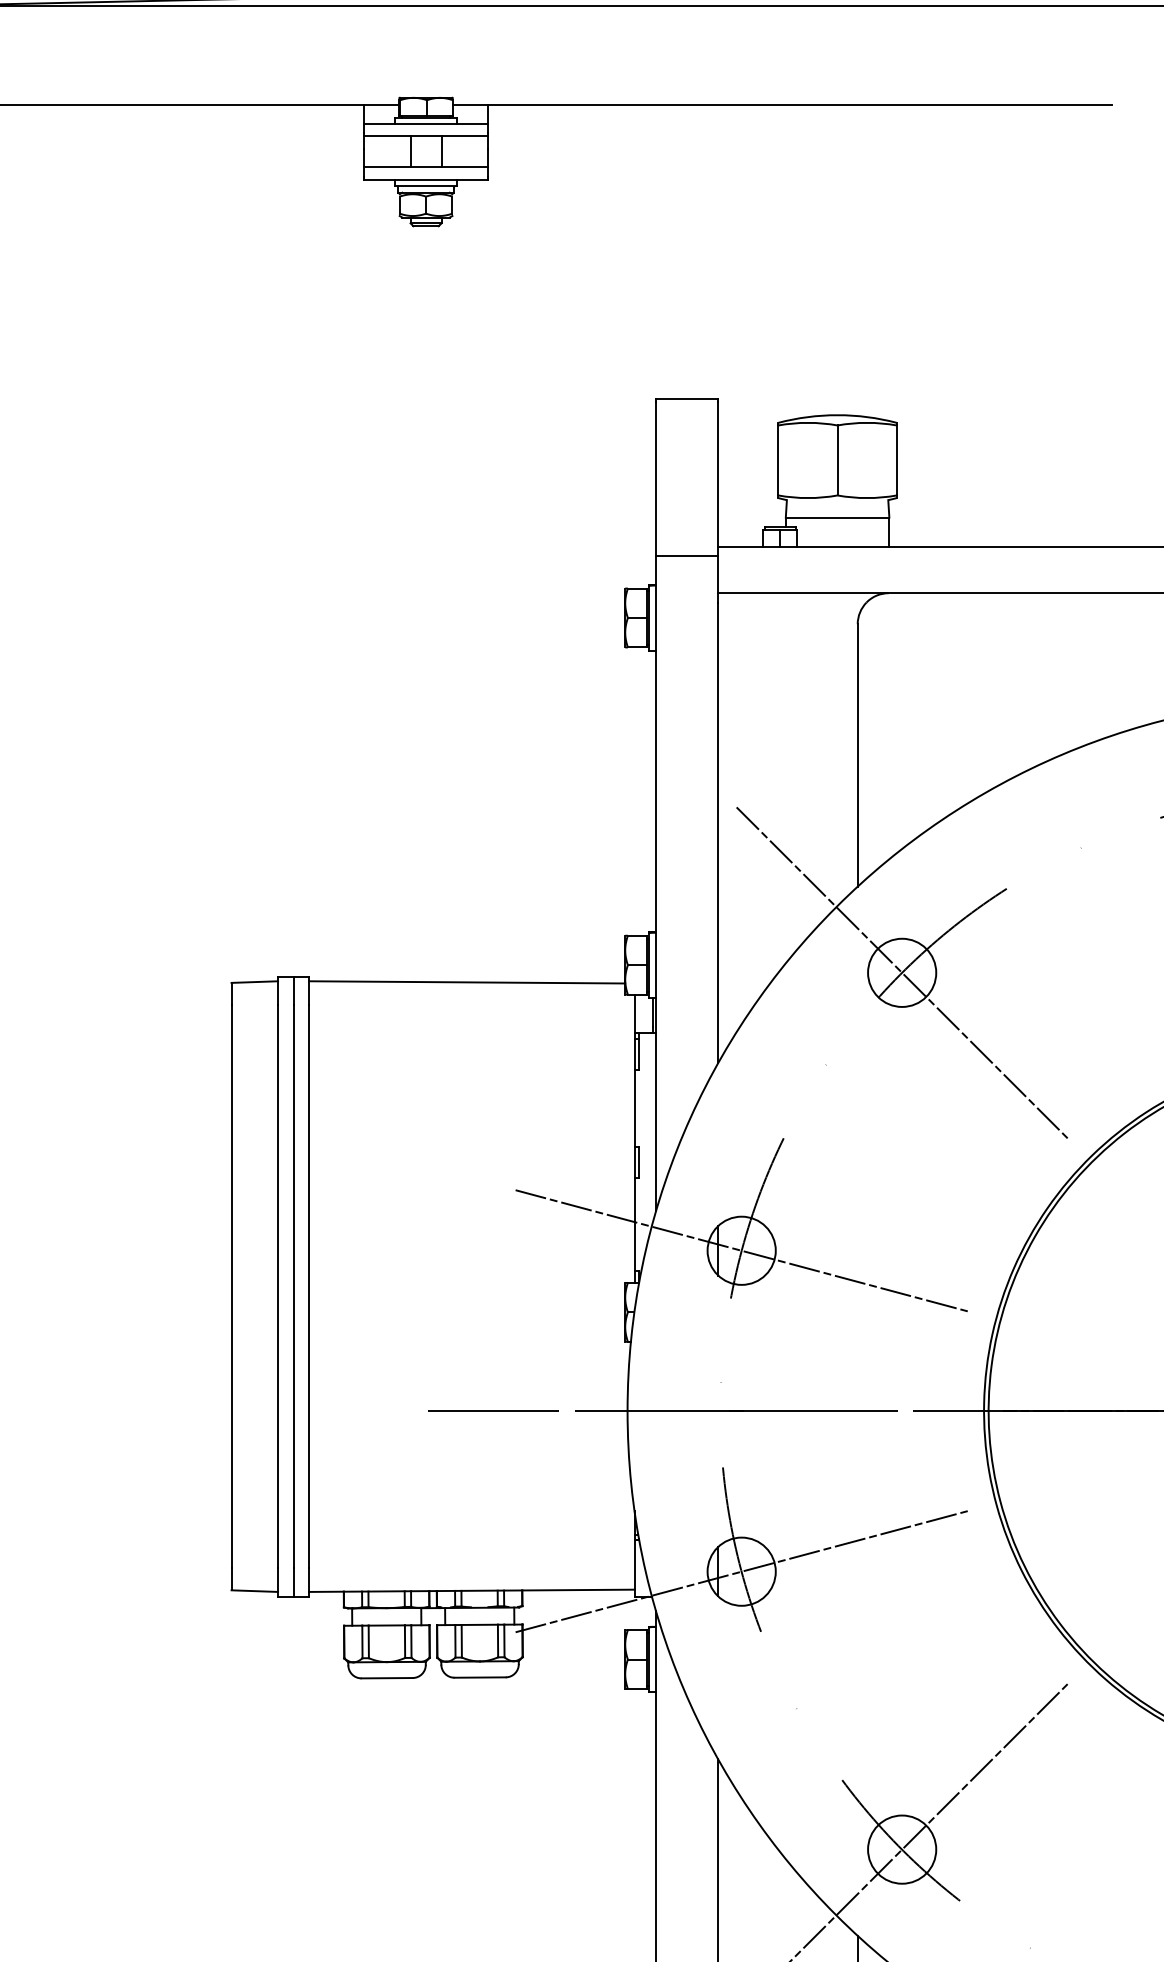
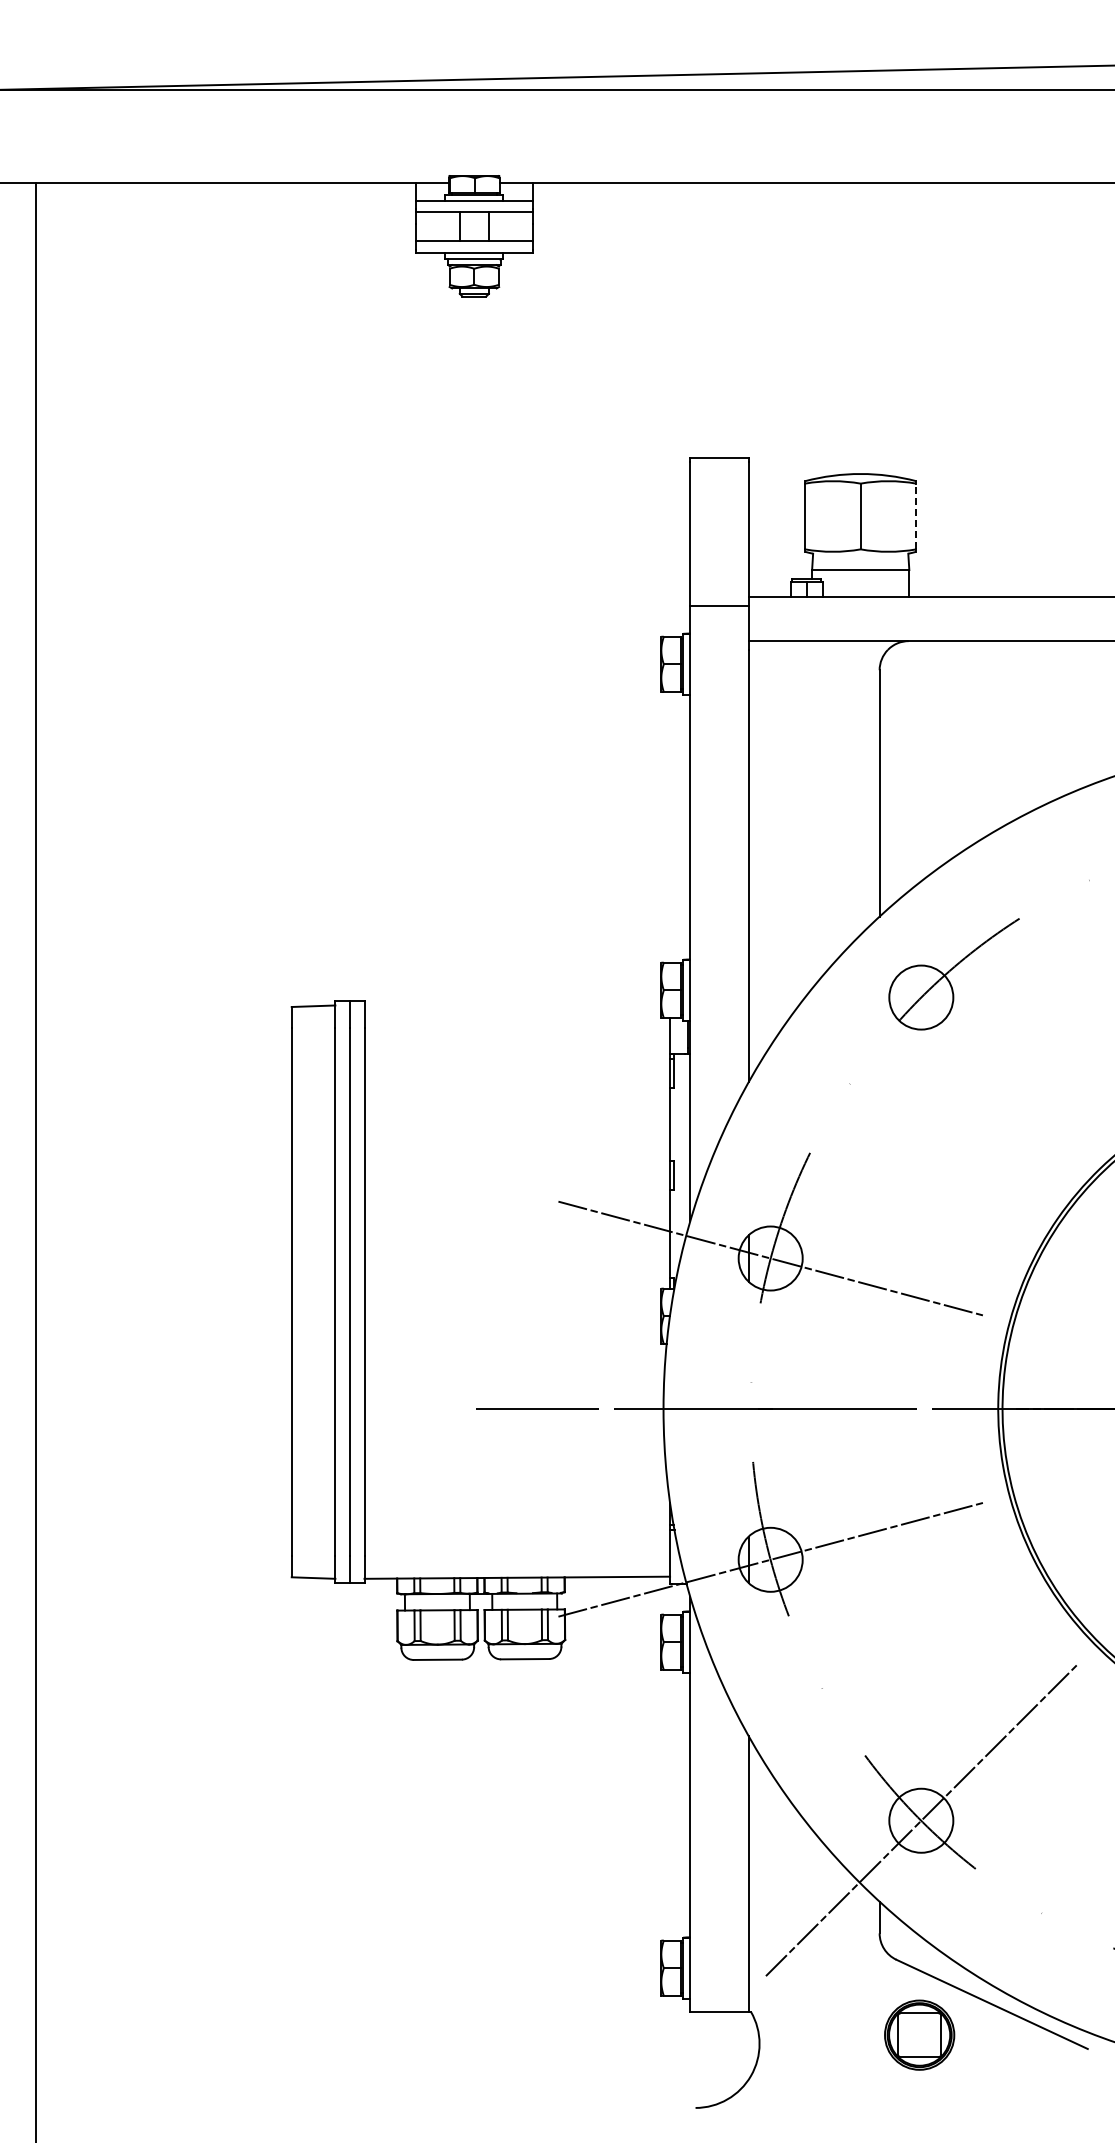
line: (897, 460) -> (916, 516), solid -> dashed
line: (901, 972) -> (920, 997), removed
line: (466, 982) -> (512, 1006), removed

